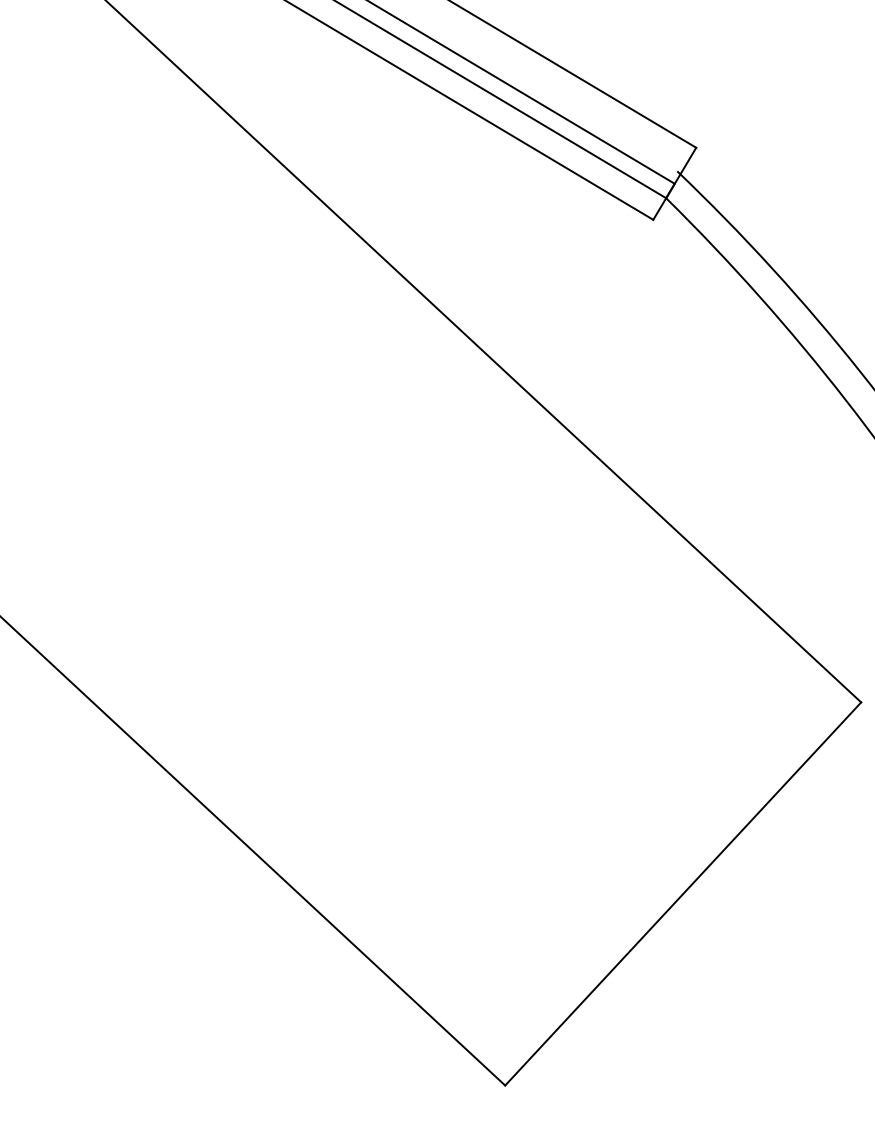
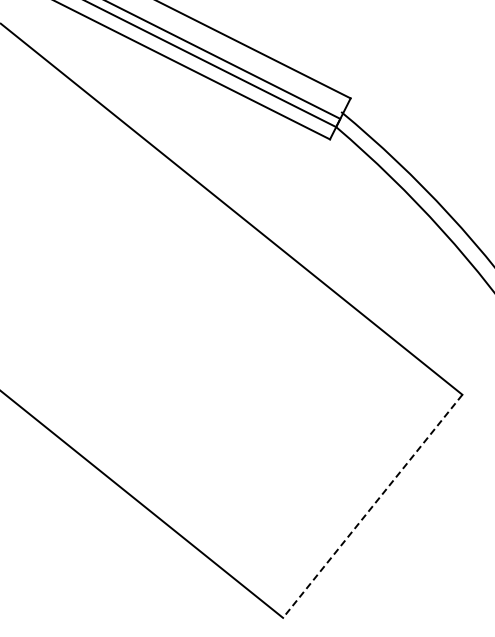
line: (682, 894) -> (372, 506), solid -> dashed

